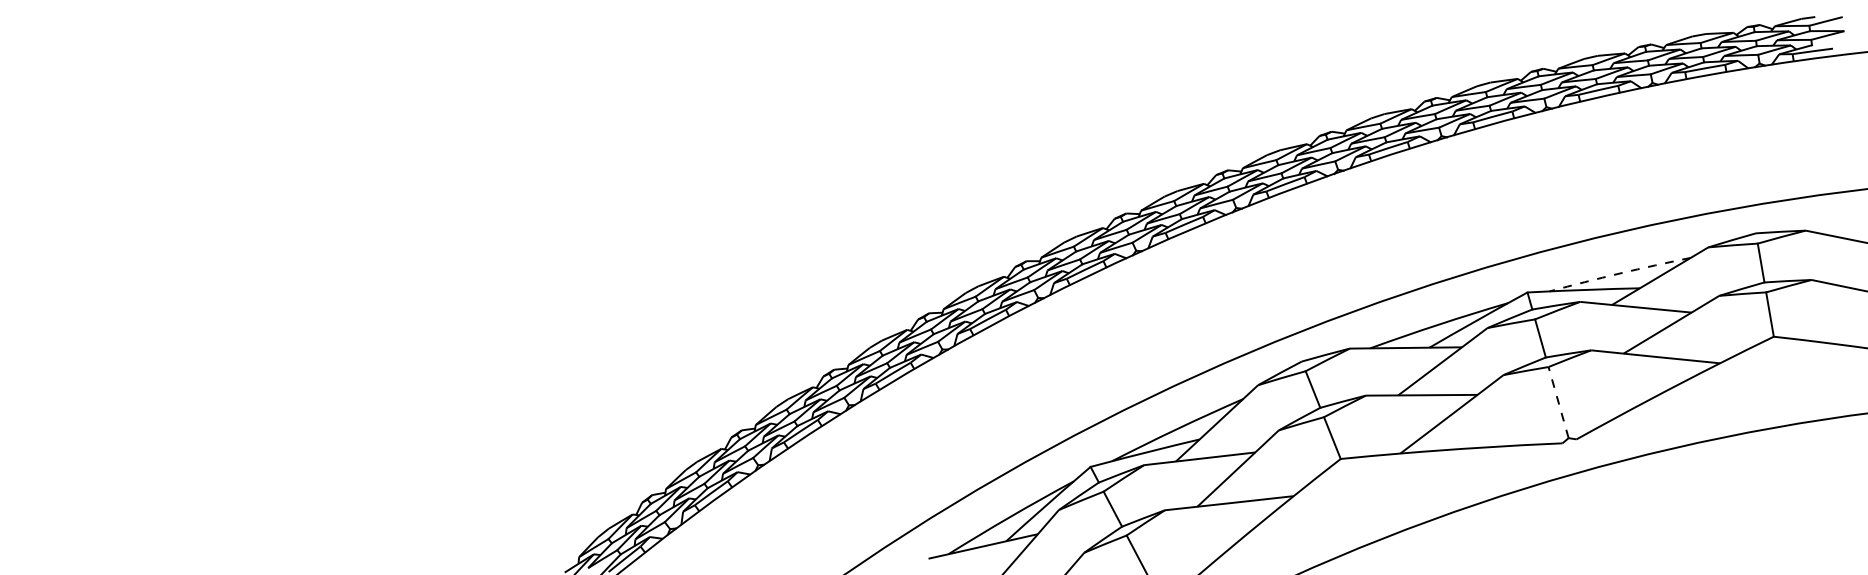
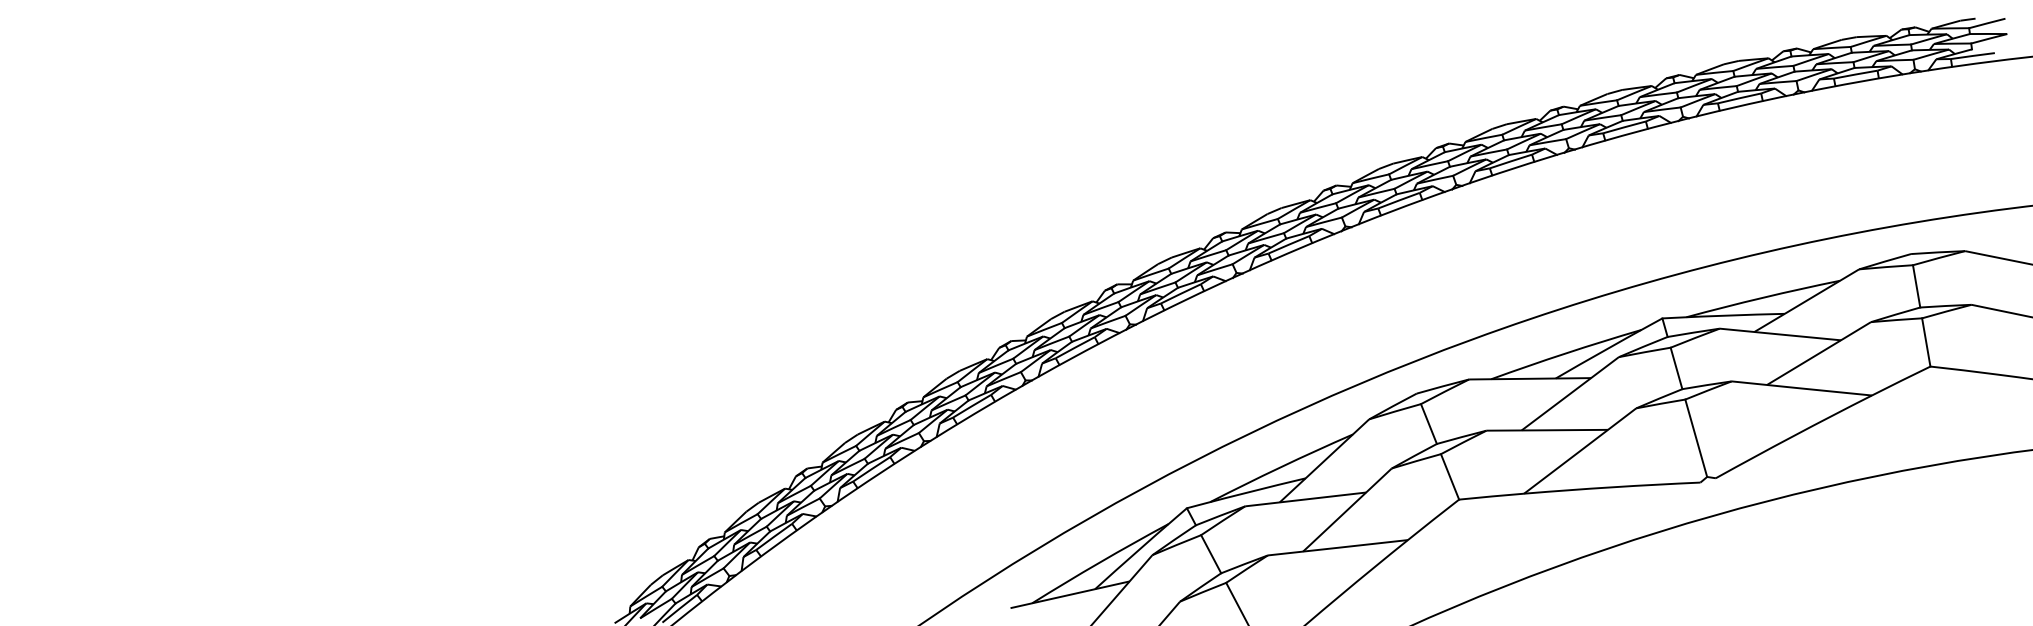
arc: (1619, 273) -> (1762, 297), dashed -> solid
line: (1558, 401) -> (1696, 437), dashed -> solid

